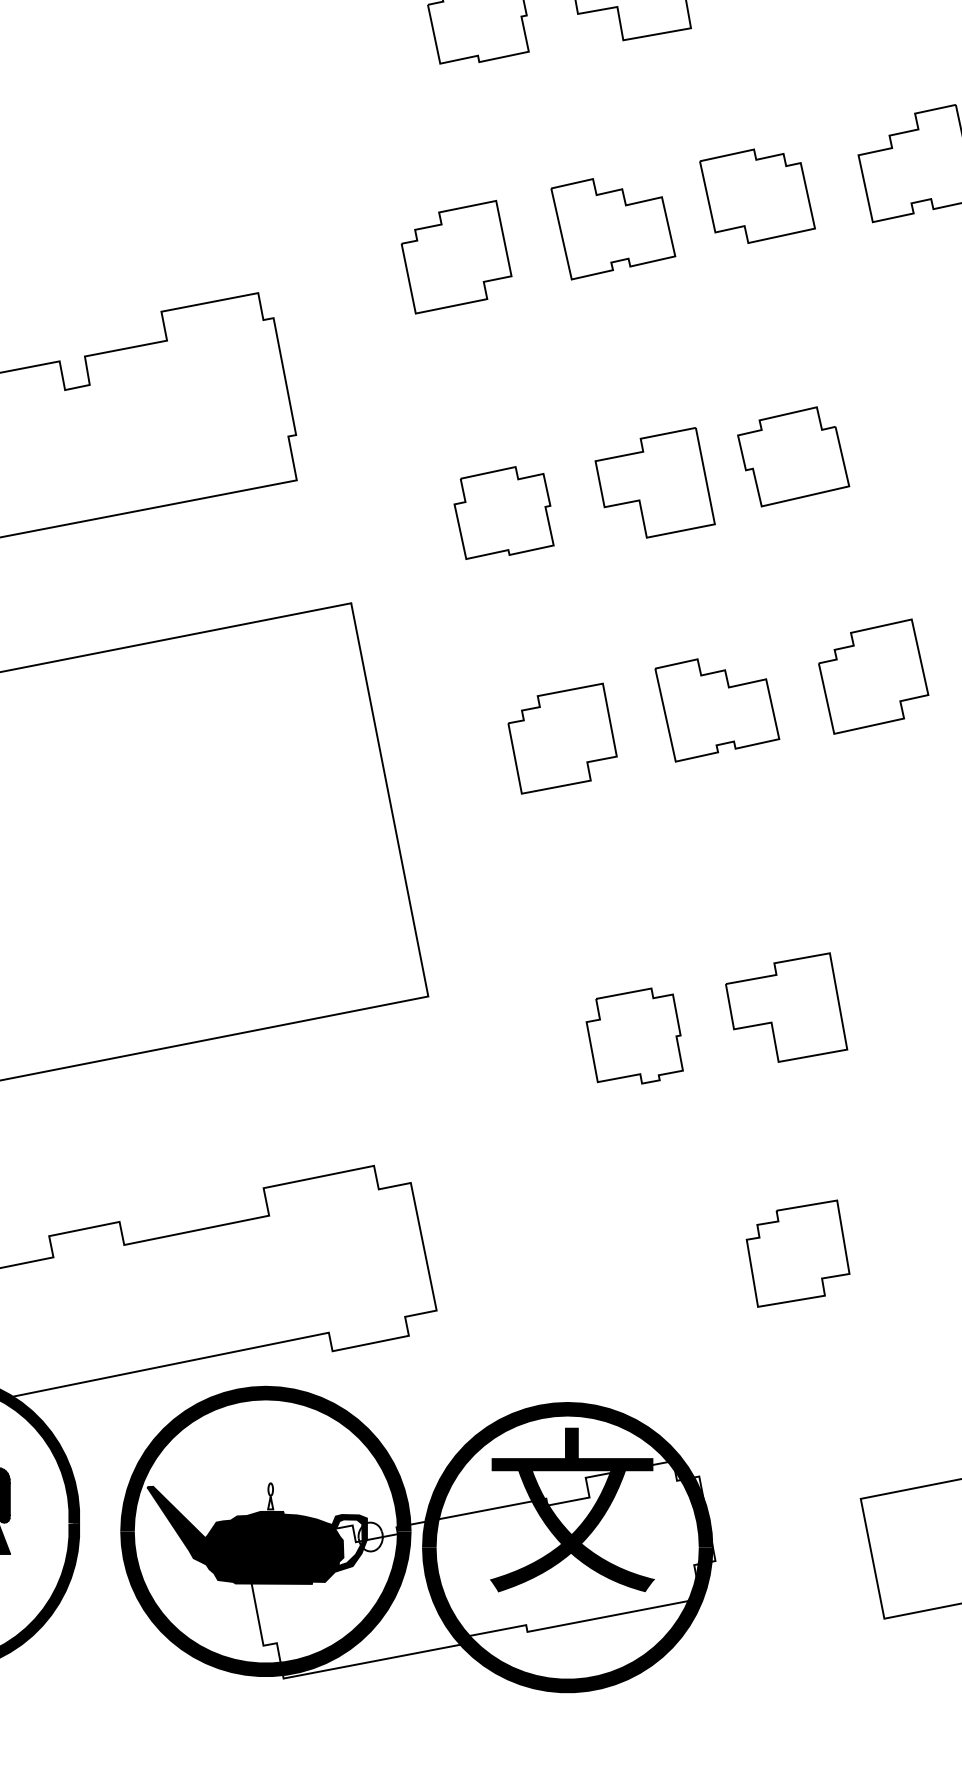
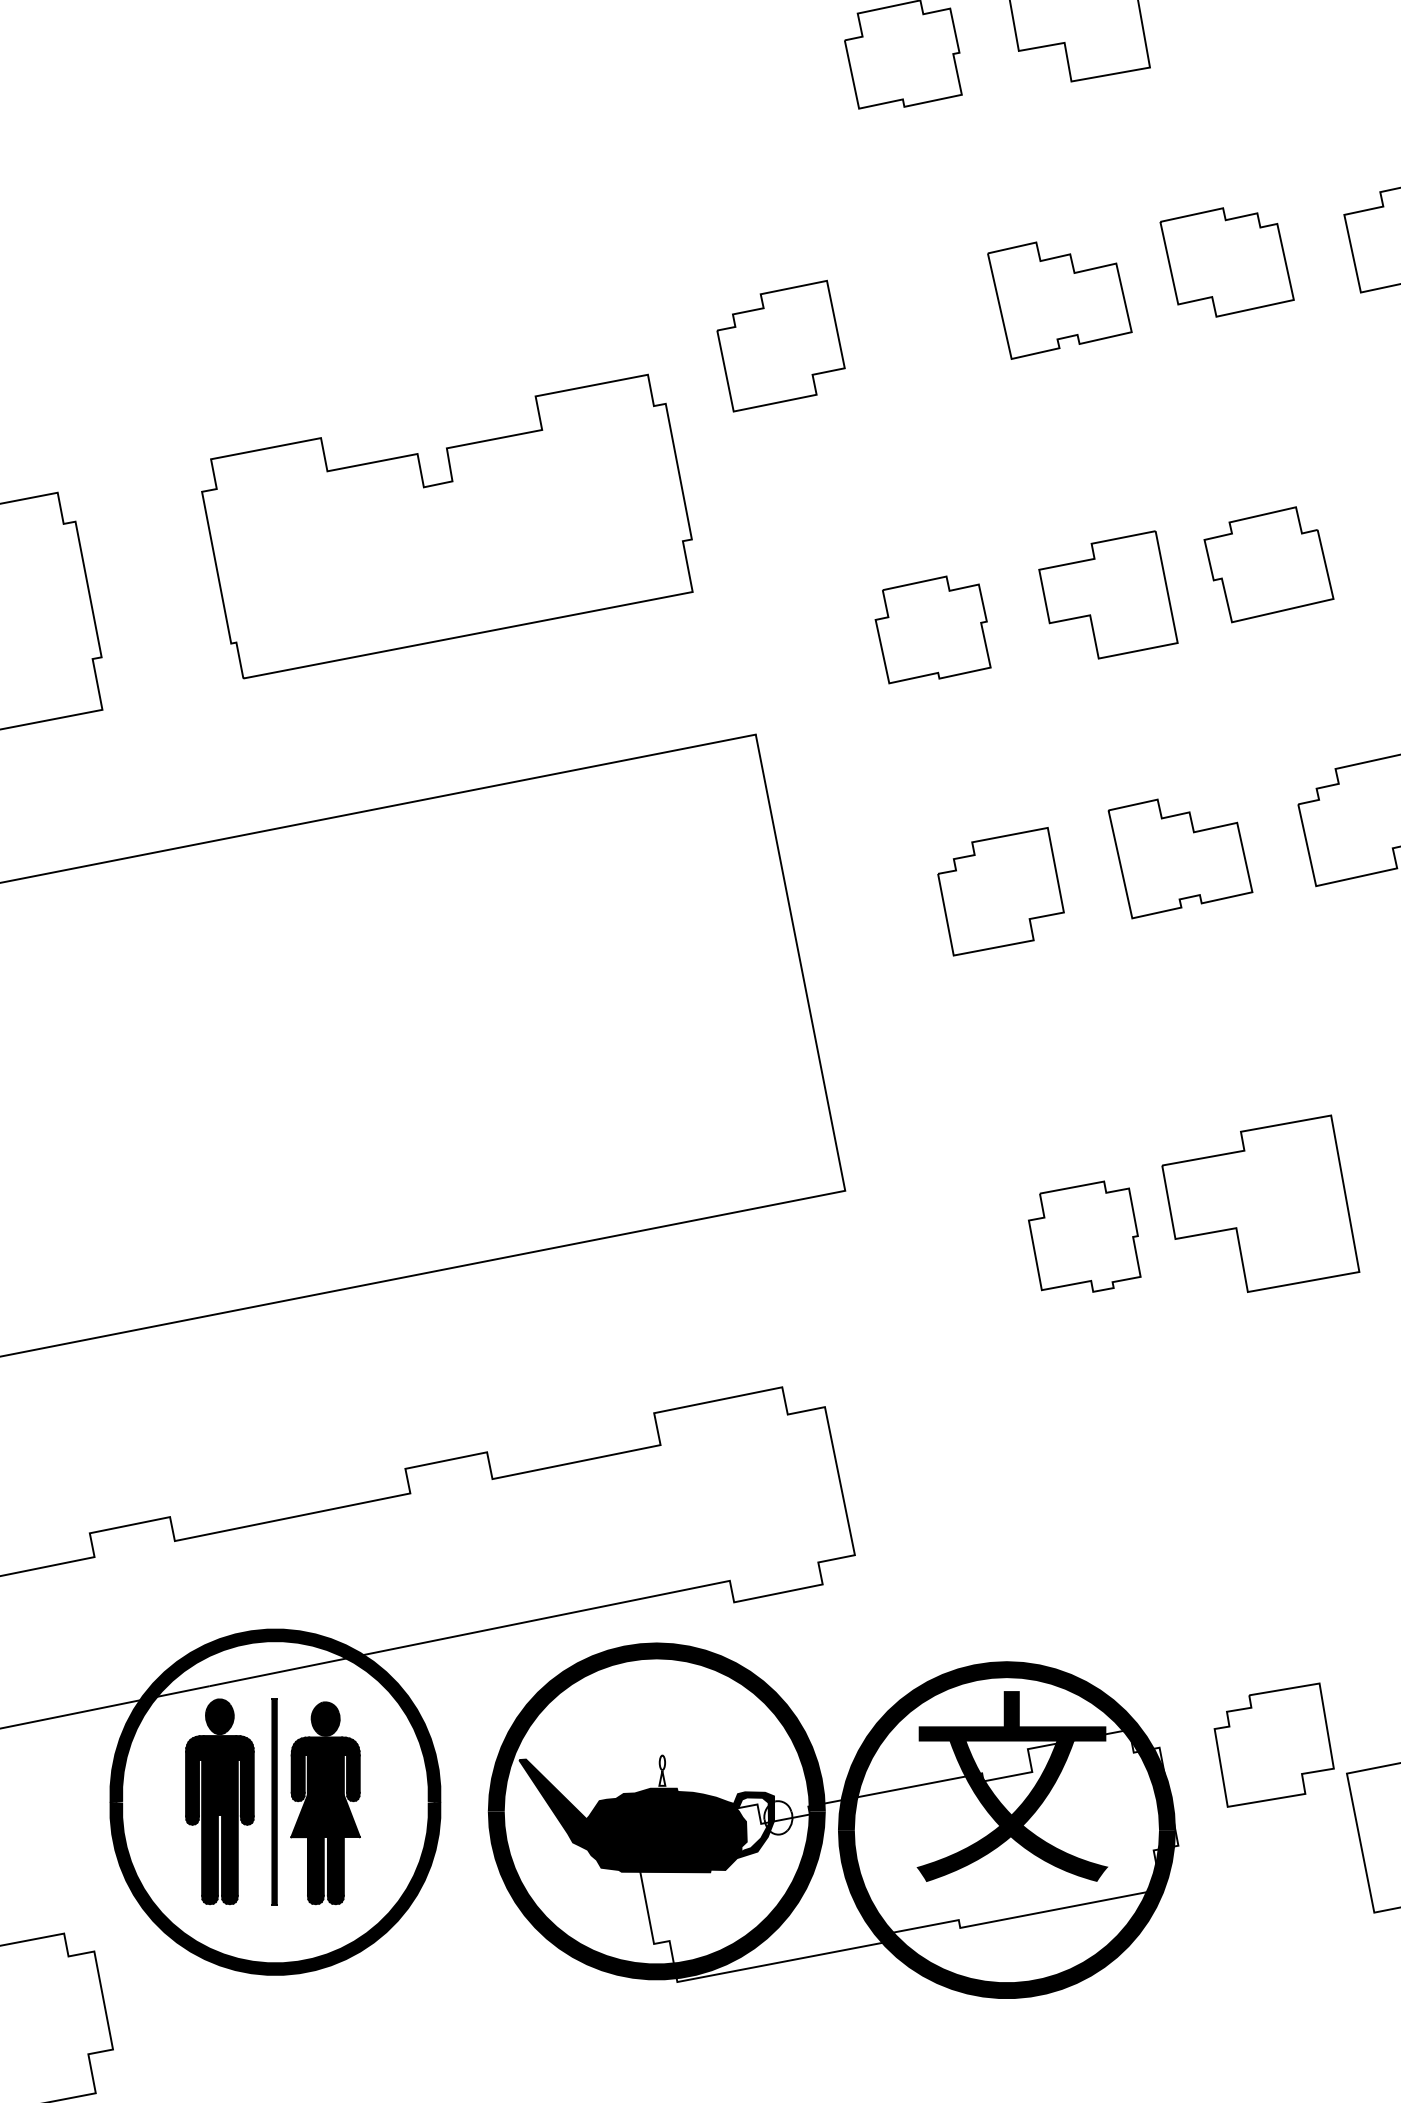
part: (456, 256) -> (780, 345), moved
part: (786, 1007) -> (1260, 1203), size x1.4
part: (797, 1253) -> (1273, 1744), moved

